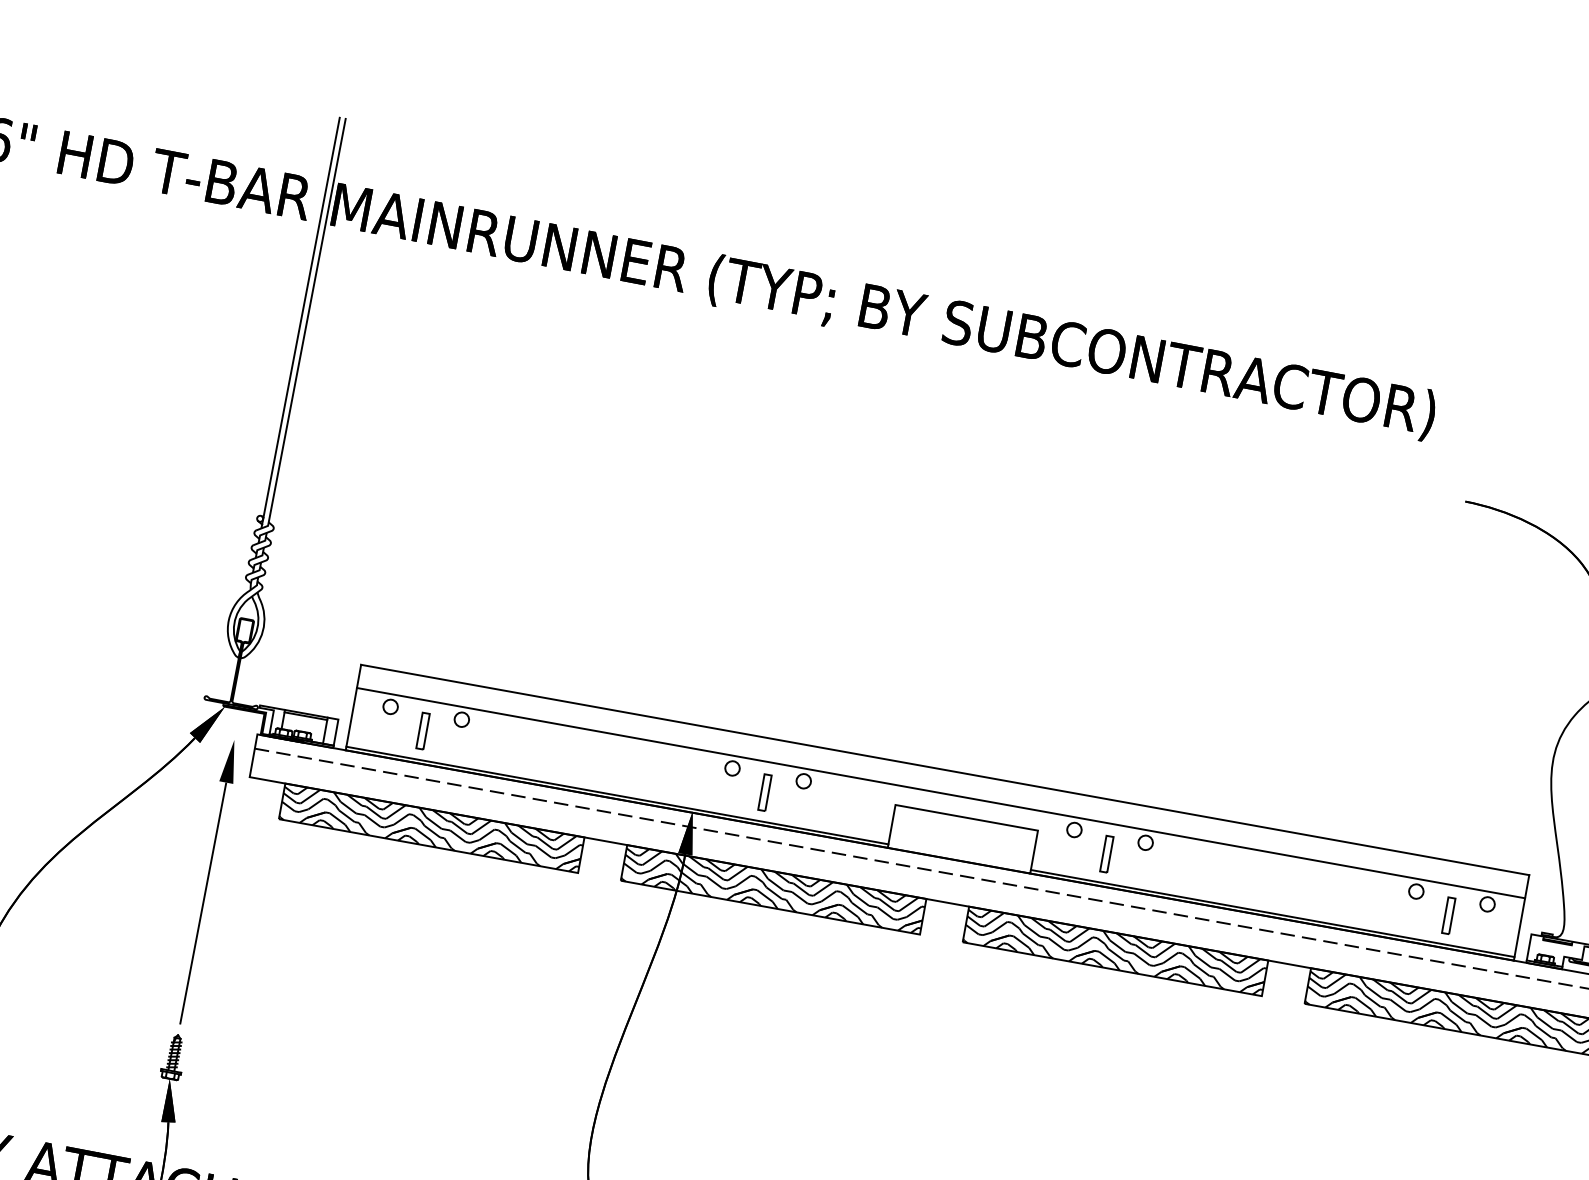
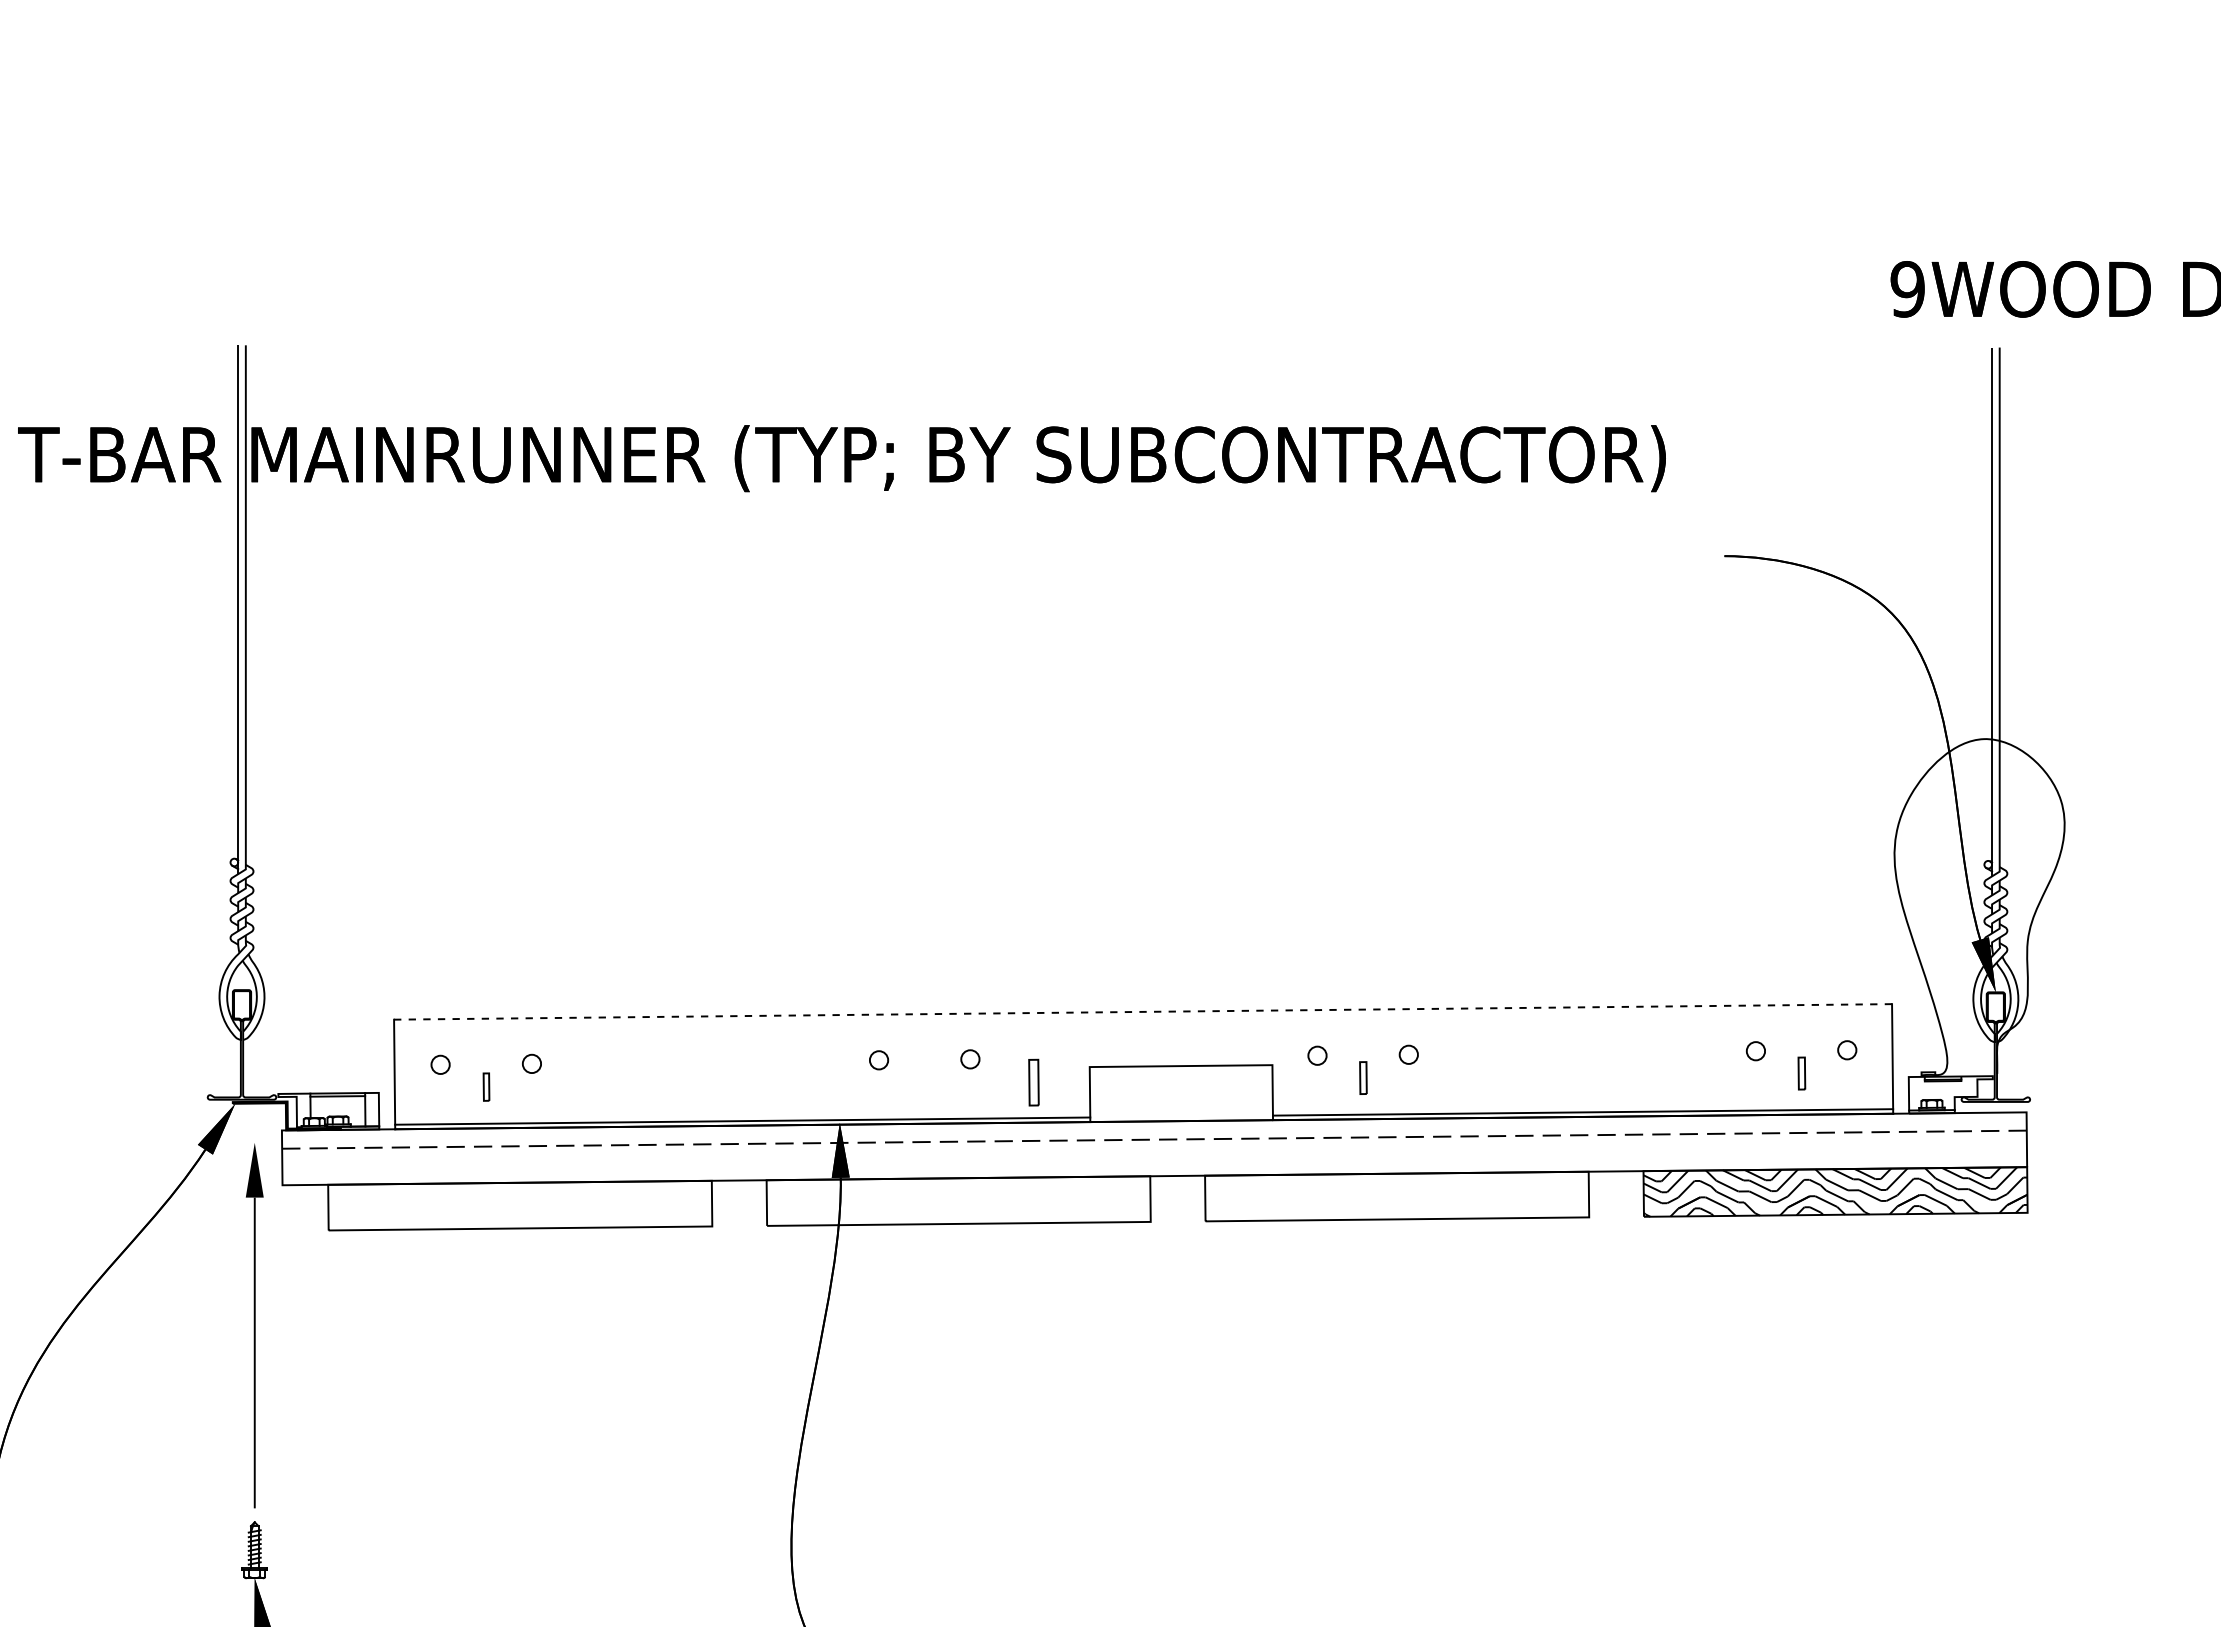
part: (423, 730) -> (486, 1086), size x0.6
line: (944, 769) -> (1142, 1011), solid -> dashed
part: (764, 792) -> (1033, 1082), moved
line: (941, 793) -> (1143, 1041), removed
hatch: (431, 828) -> (520, 1205), removed
part: (1107, 853) -> (1363, 1077), size x0.7
hatch: (773, 889) -> (958, 1200), removed
part: (1448, 915) -> (1801, 1073), size x0.7
hatch: (1115, 951) -> (1397, 1196), removed

